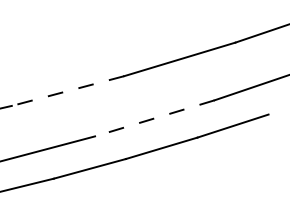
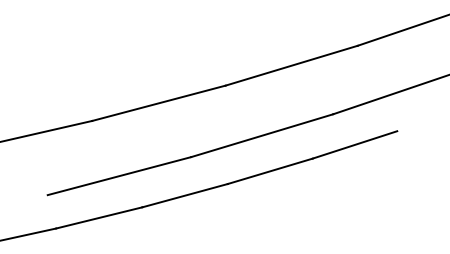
line: (67, 91) -> (158, 103), dashed -> solid
line: (154, 118) -> (261, 135), dashed -> solid

